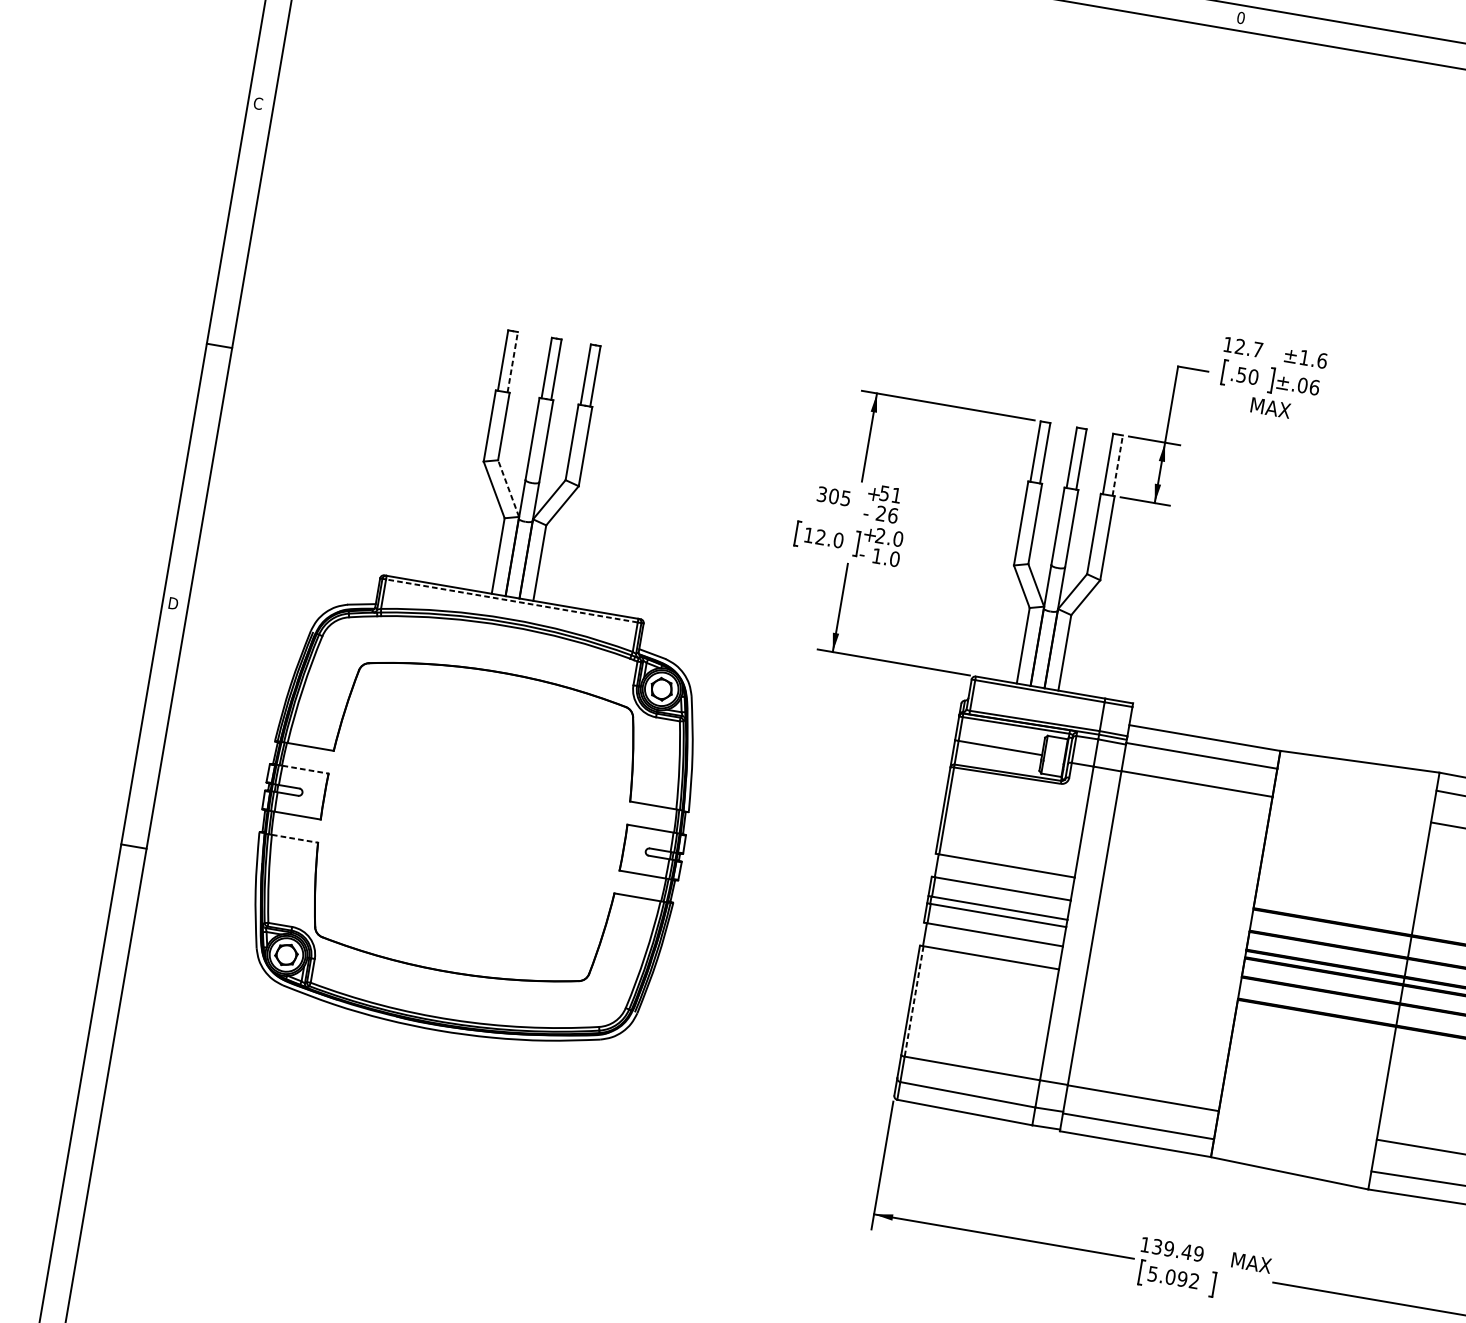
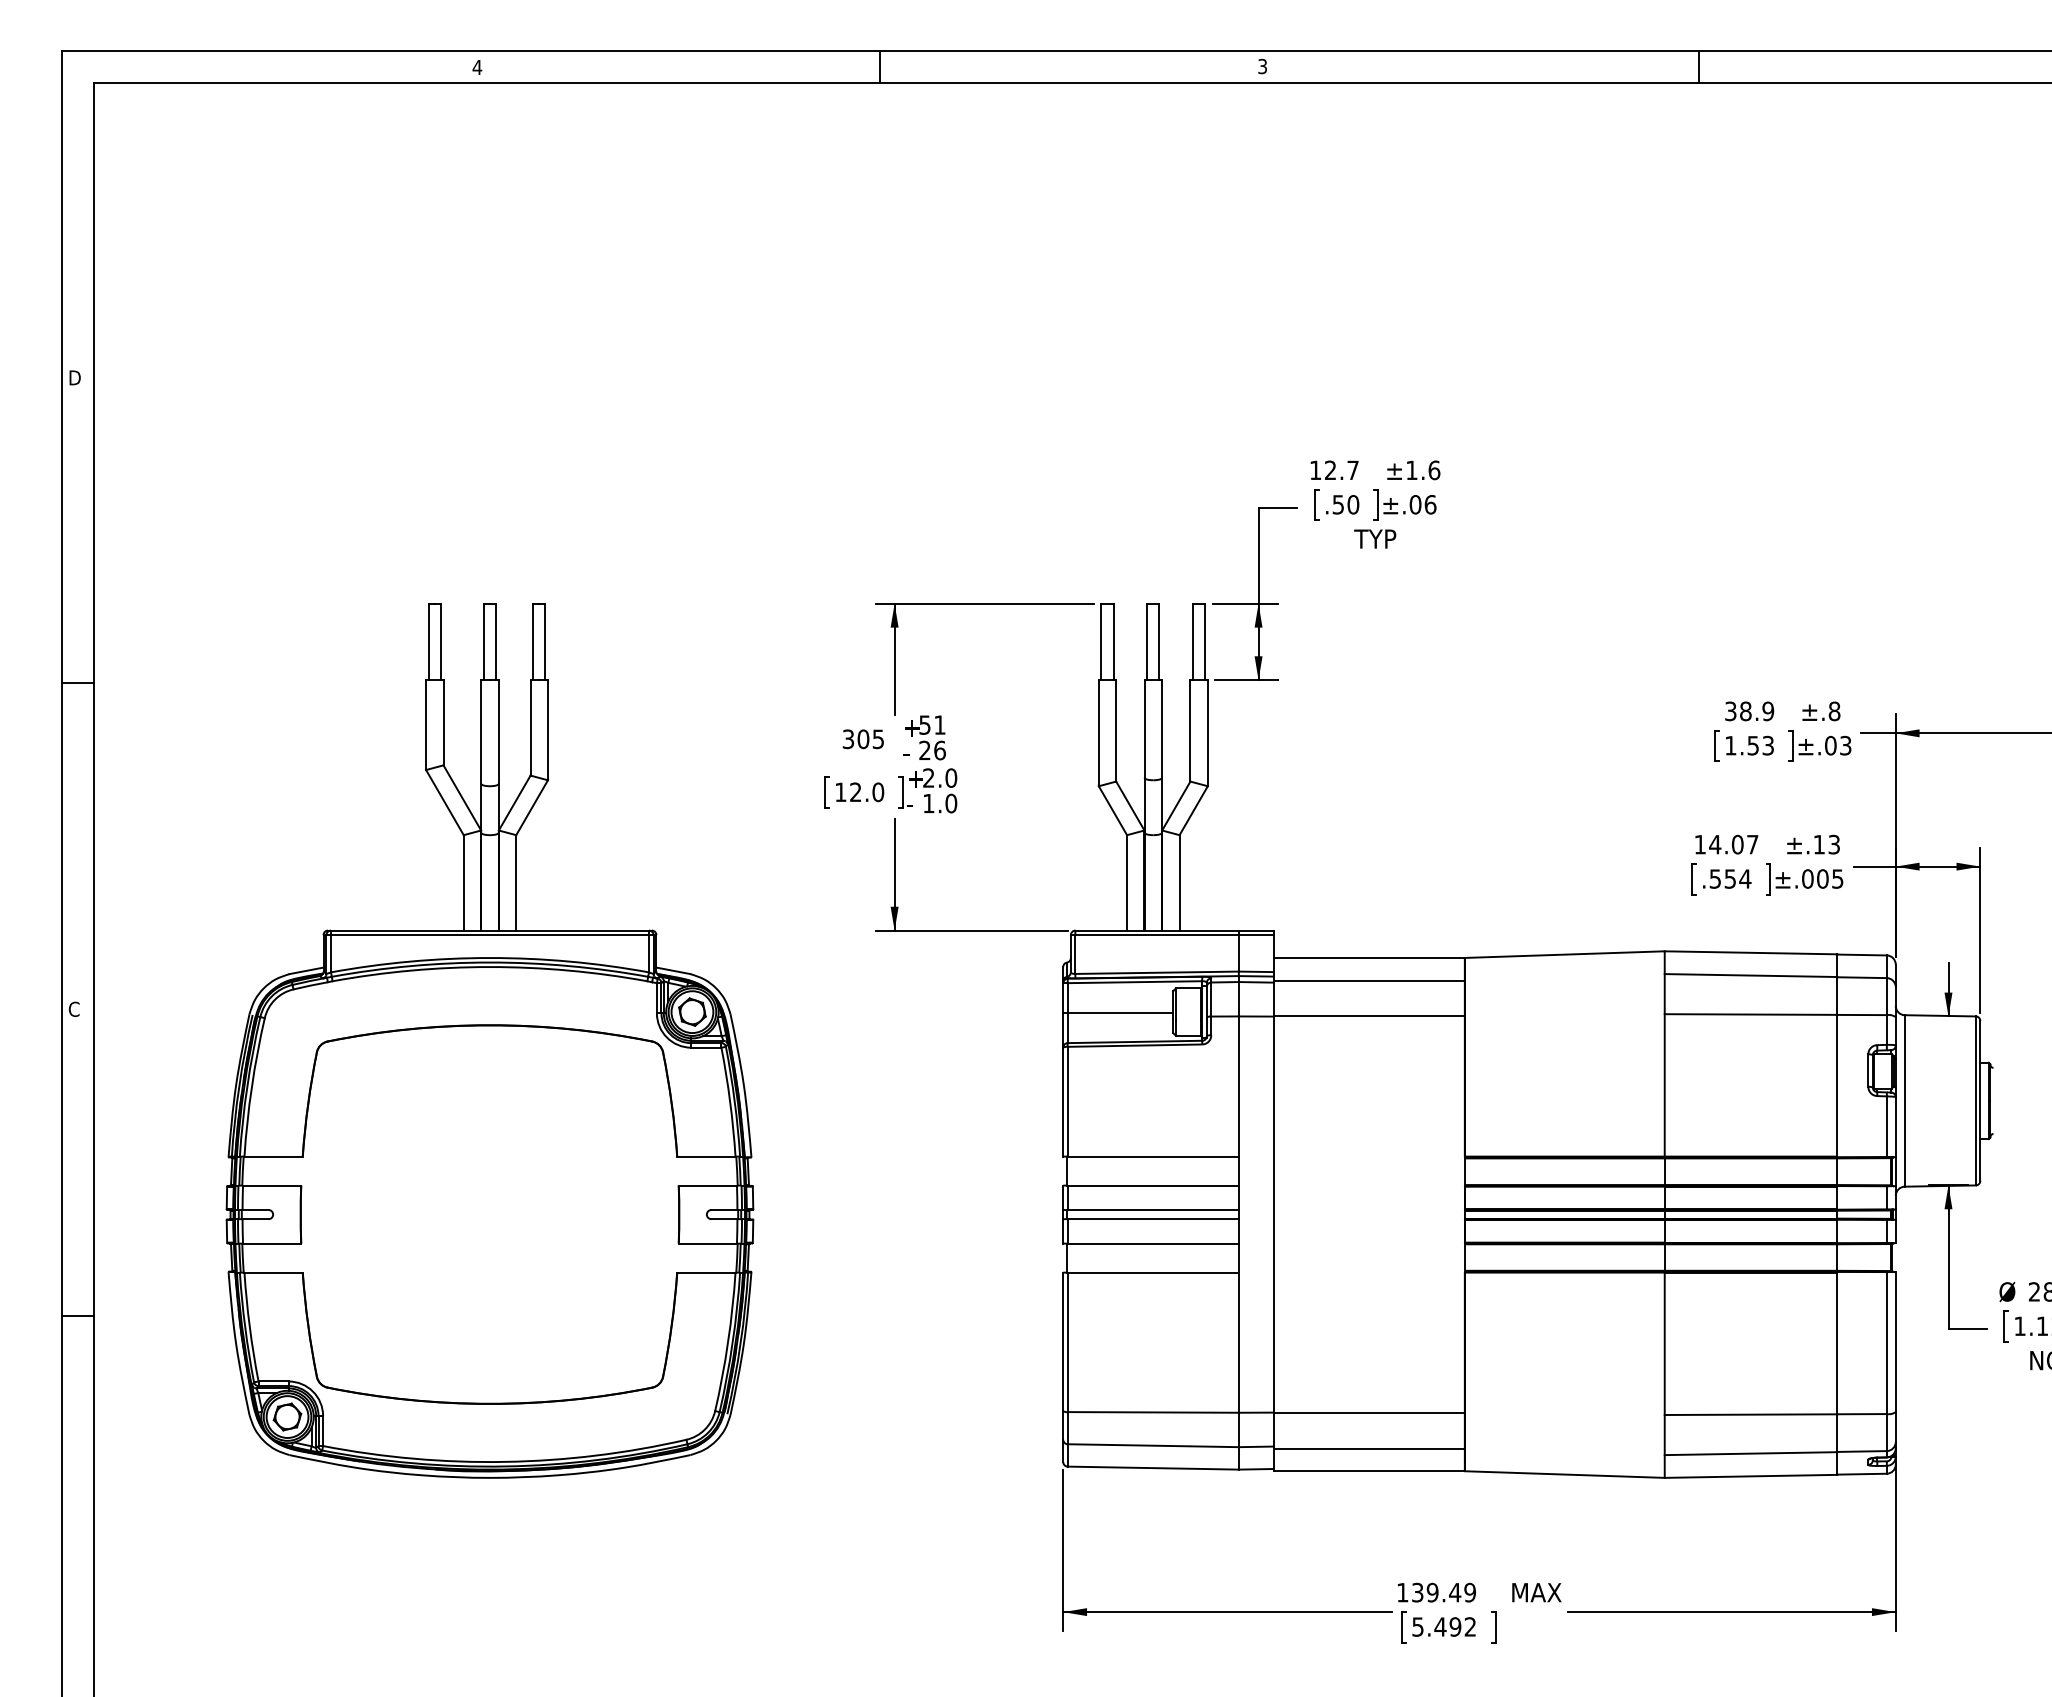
text: (1240, 17) -> (1262, 66), 0 -> 3
text: (258, 103) -> (74, 377), C -> D
line: (512, 361) -> (440, 641), dashed -> solid
text: (1269, 407) -> (1379, 538), MAX -> TYP
line: (1117, 465) -> (1205, 641), dashed -> solid
line: (508, 488) -> (462, 797), dashed -> solid
line: (511, 601) -> (489, 935), dashed -> solid
text: (173, 602) -> (74, 1008), D -> C
line: (305, 769) -> (272, 1185), dashed -> solid
line: (295, 838) -> (274, 1272), dashed -> solid
line: (913, 1001) -> (1067, 1342), dashed -> solid
text: (1170, 1276) -> (1440, 1626), 5.092 -> 5.492

